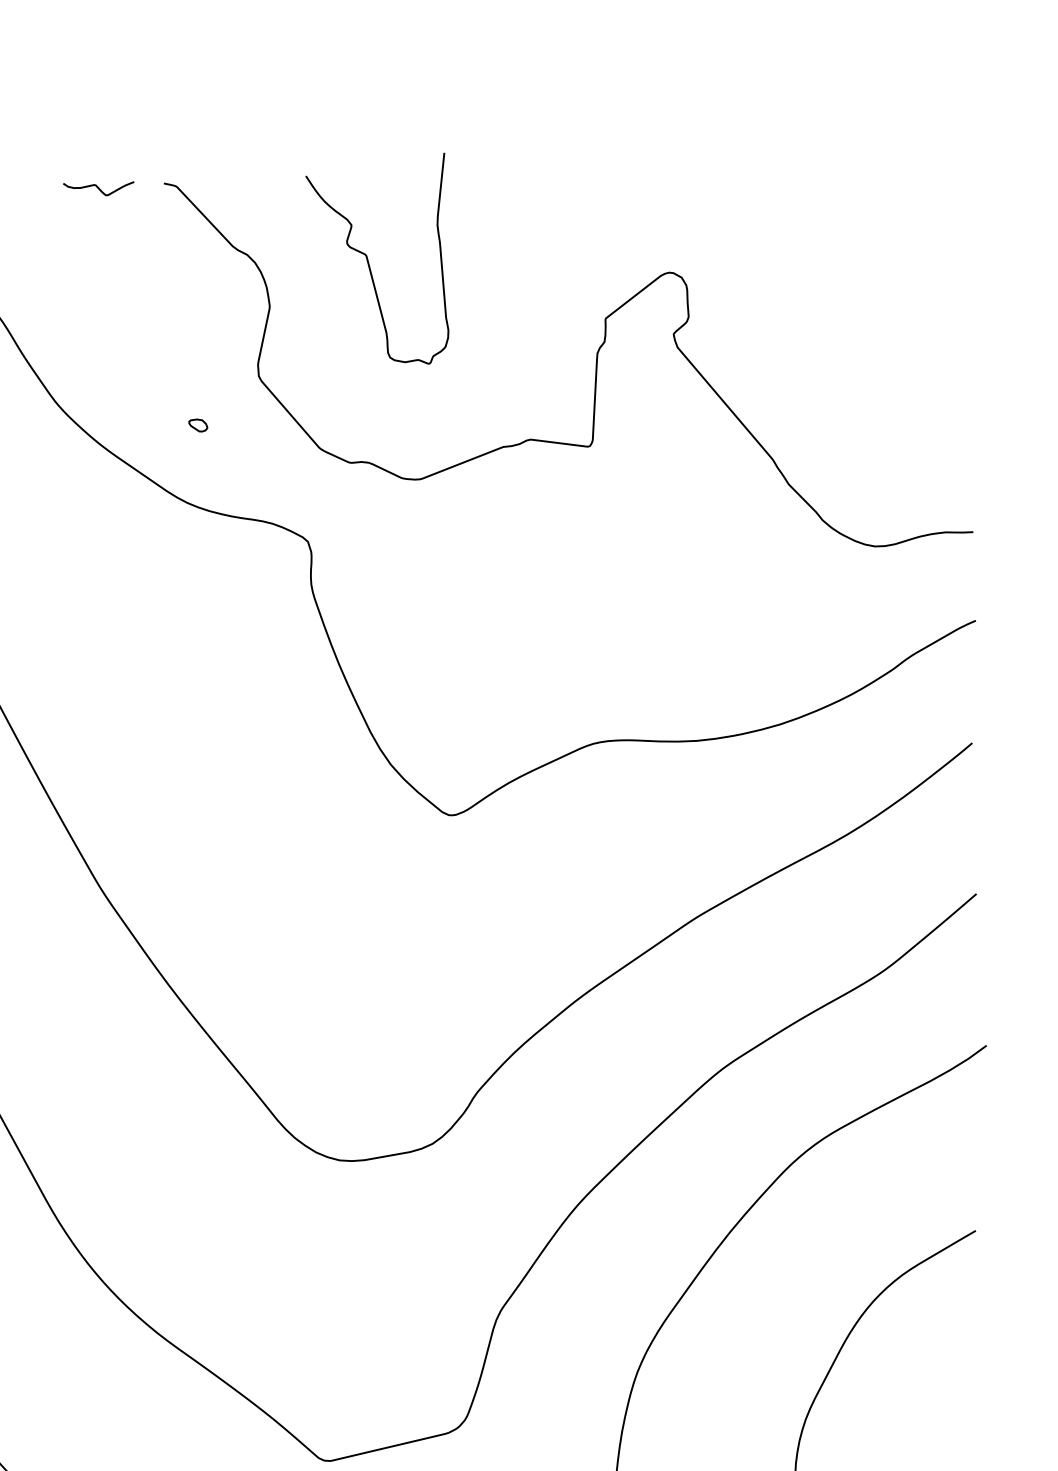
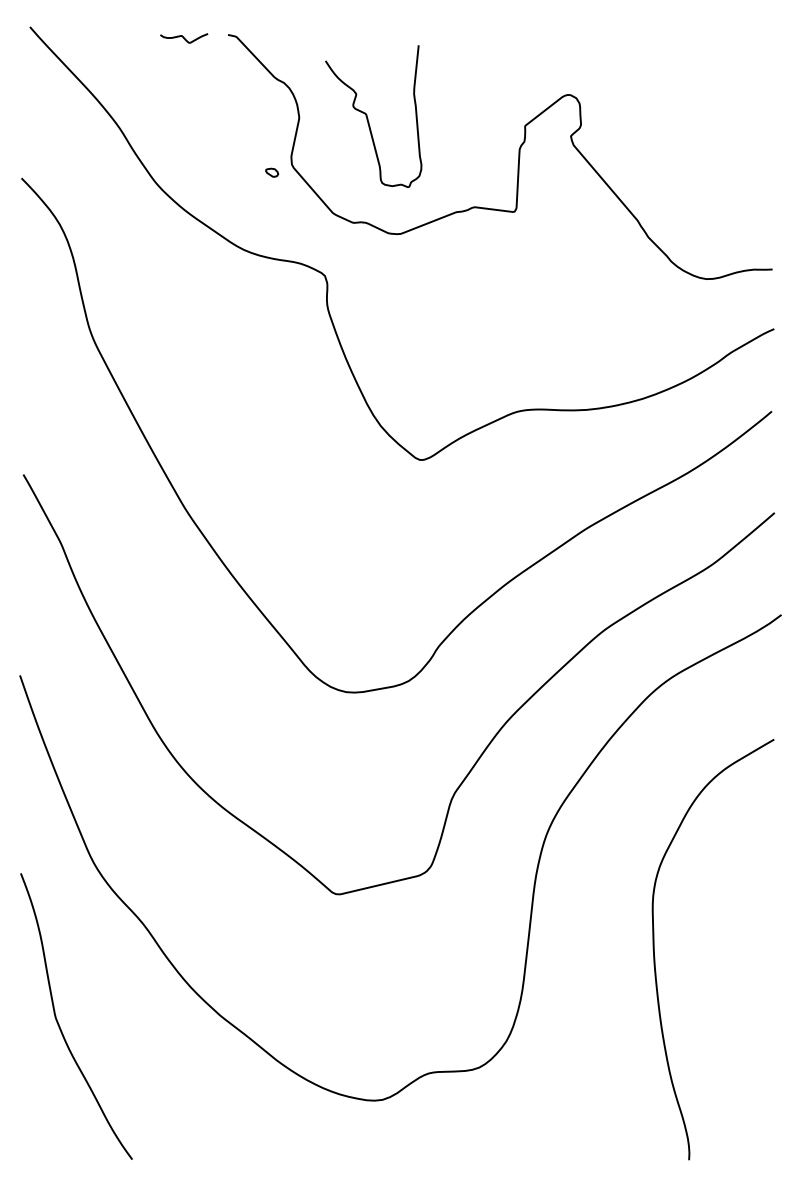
curve: (369, 261) -> (368, 118), moved
part: (198, 425) -> (272, 172), moved

